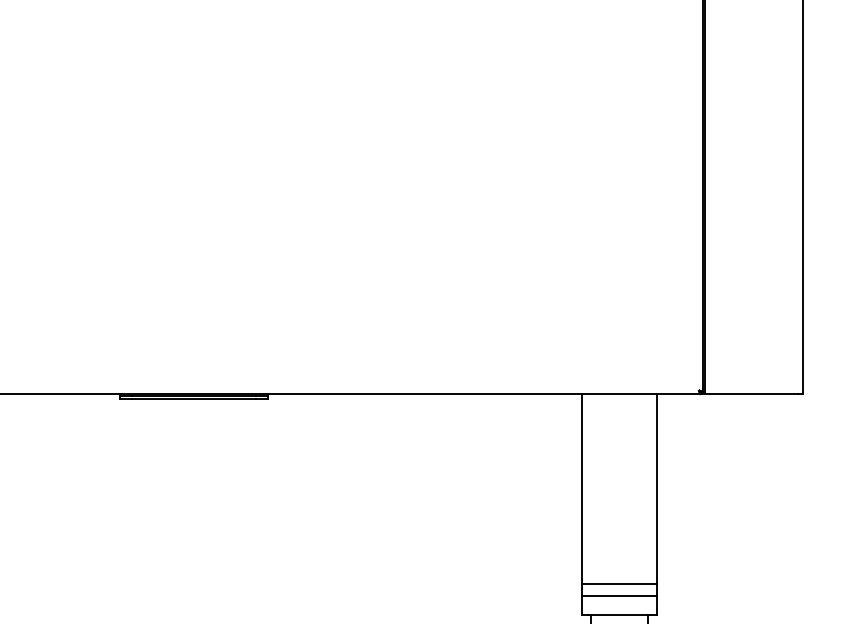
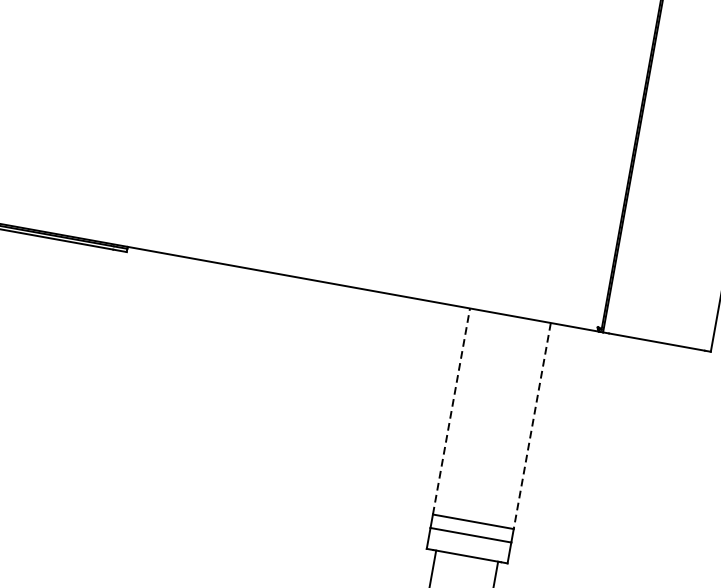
line: (582, 489) -> (451, 412), solid -> dashed
line: (656, 489) -> (532, 426), solid -> dashed

